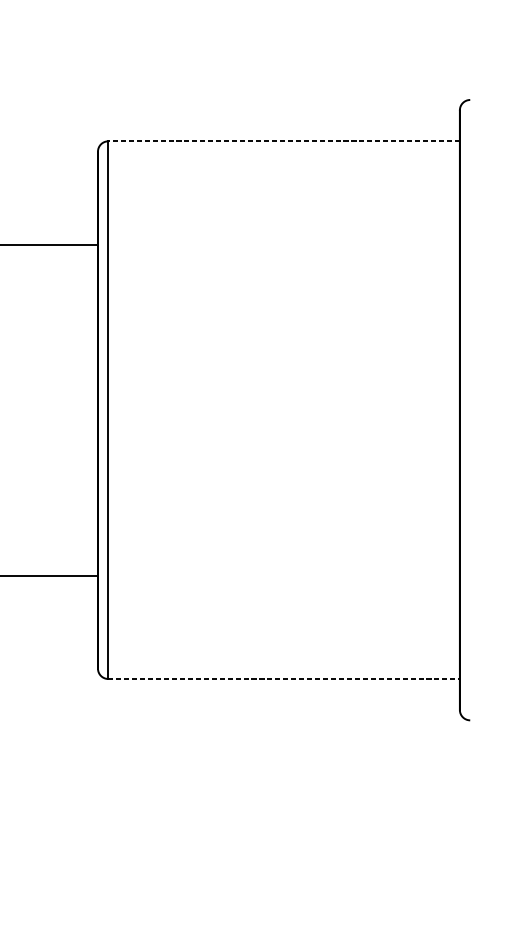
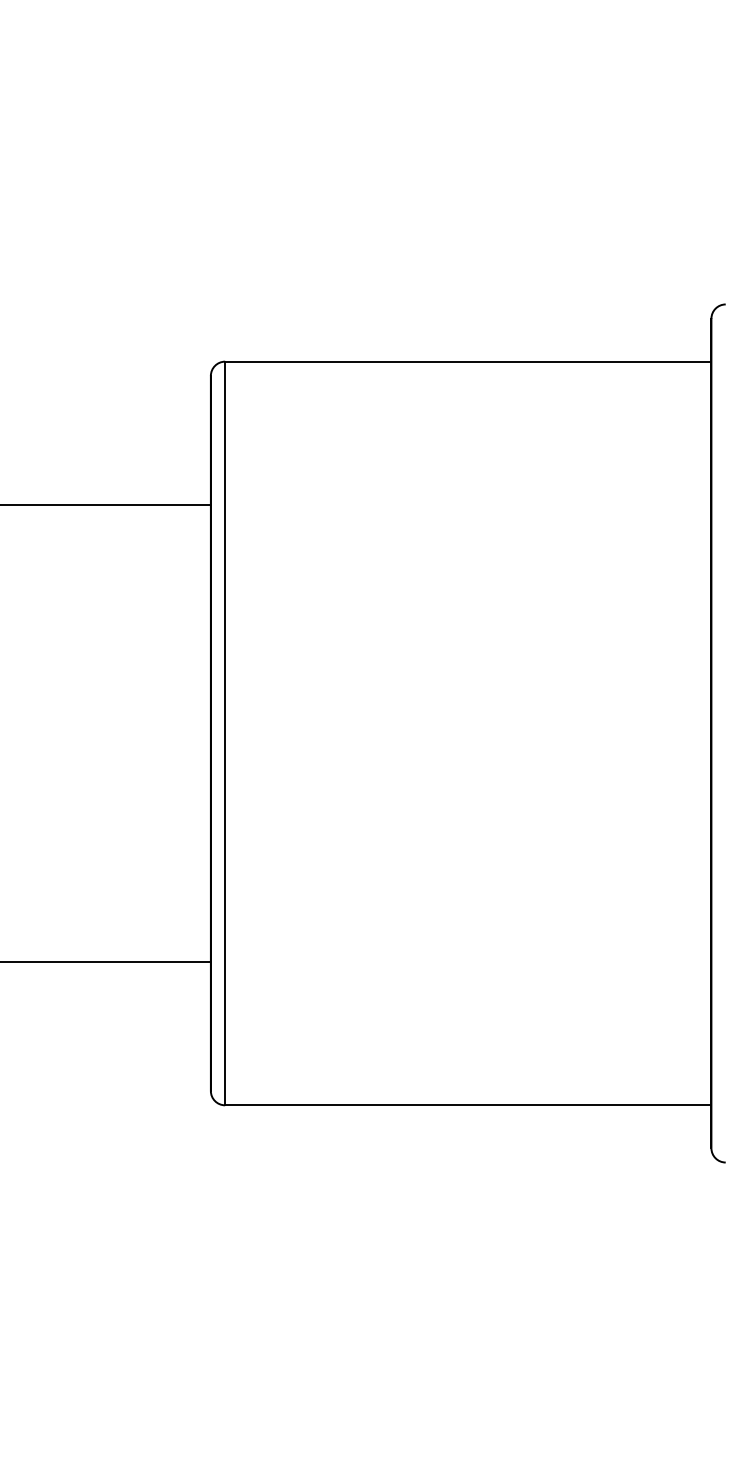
line: (283, 141) -> (467, 361), dashed -> solid
line: (284, 679) -> (468, 1105), dashed -> solid

